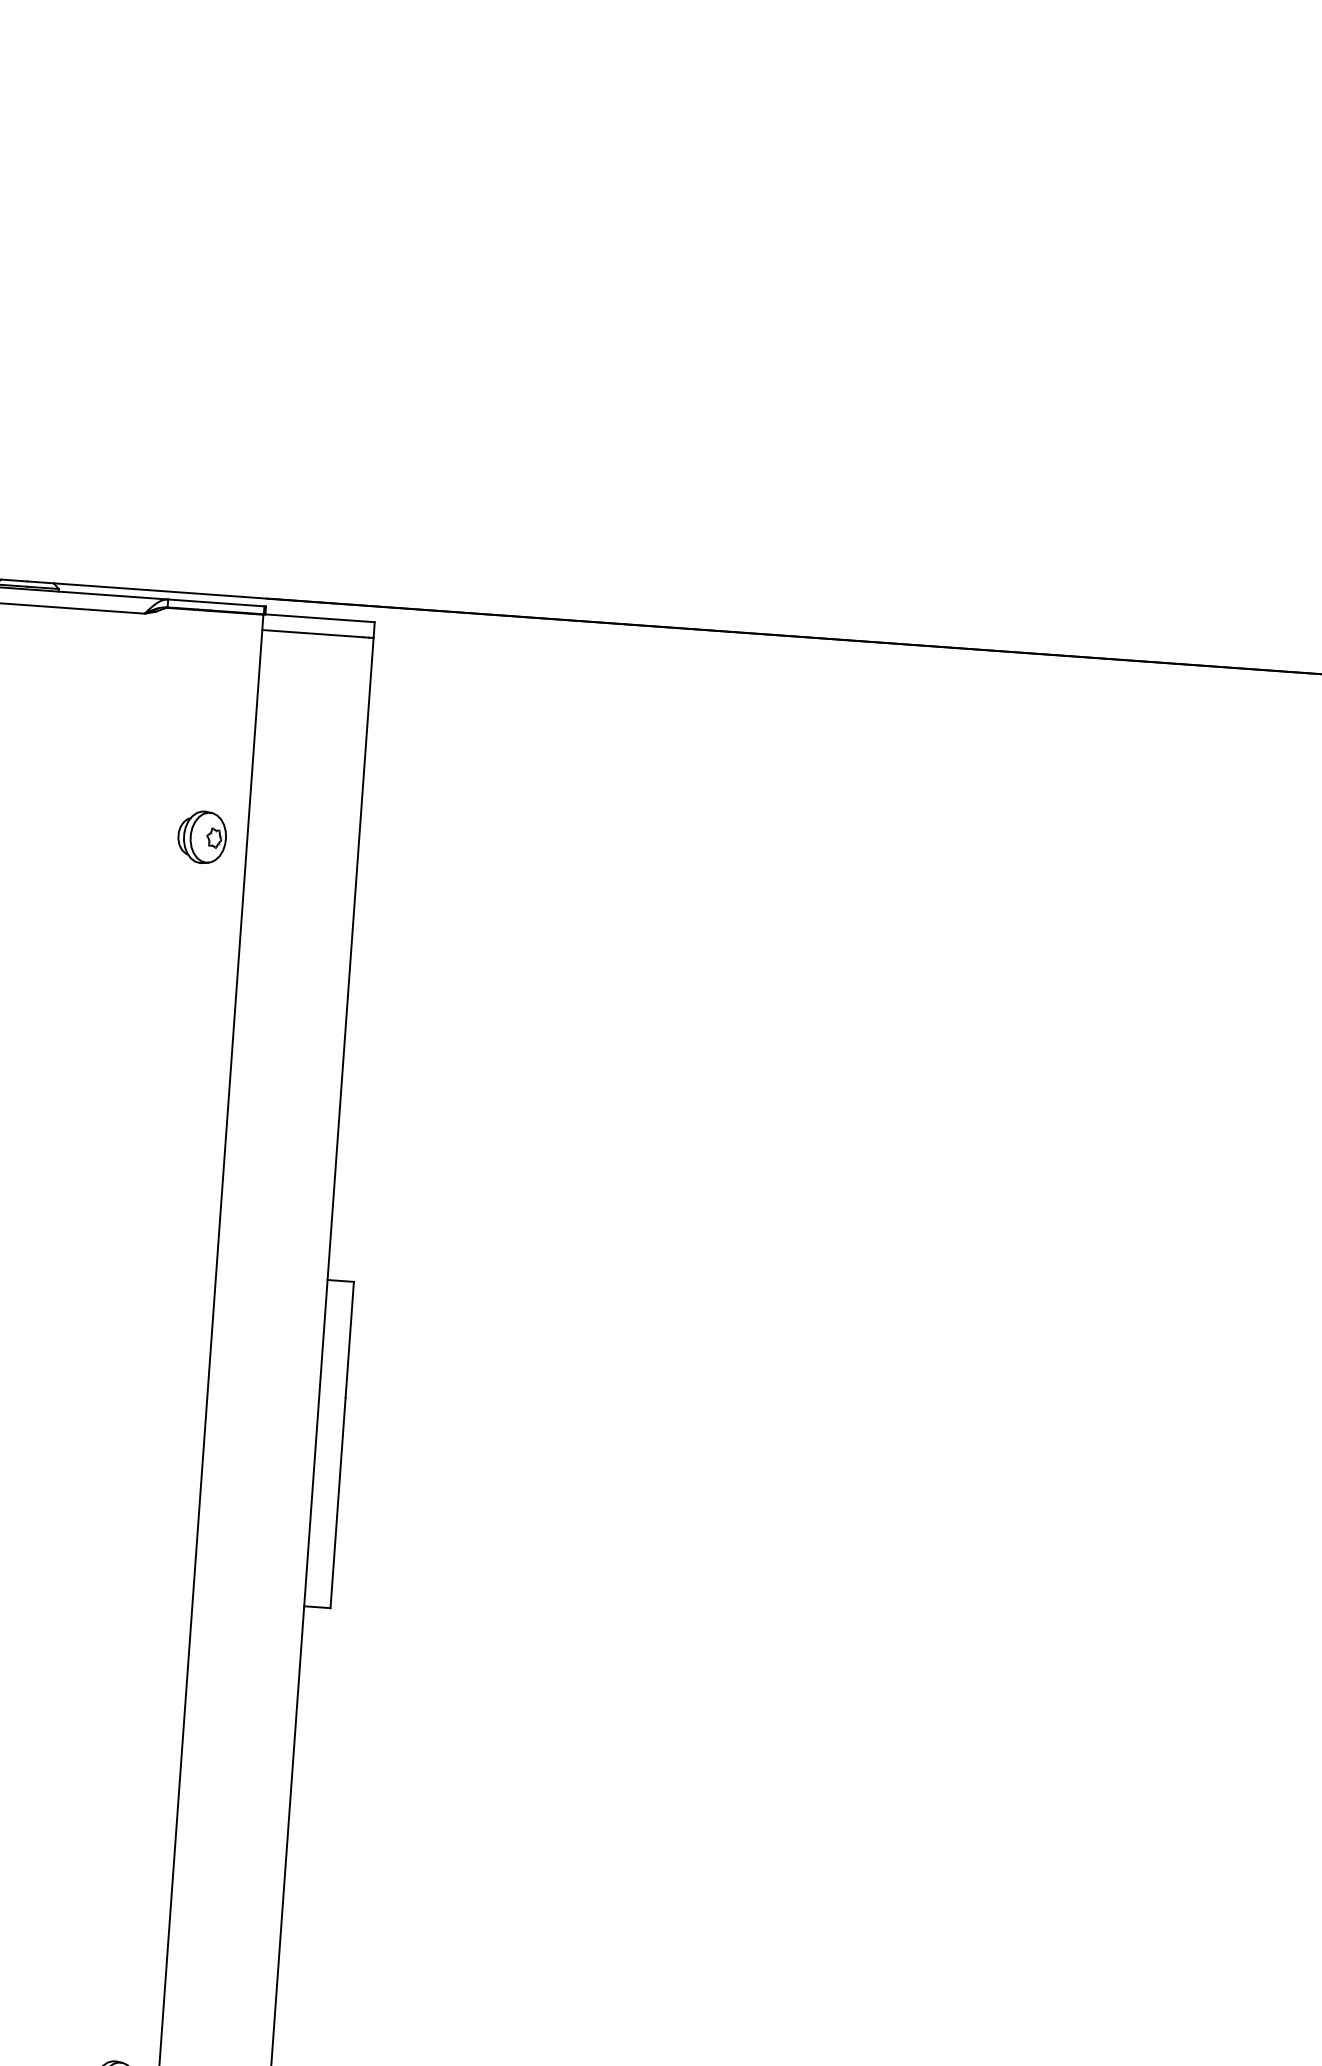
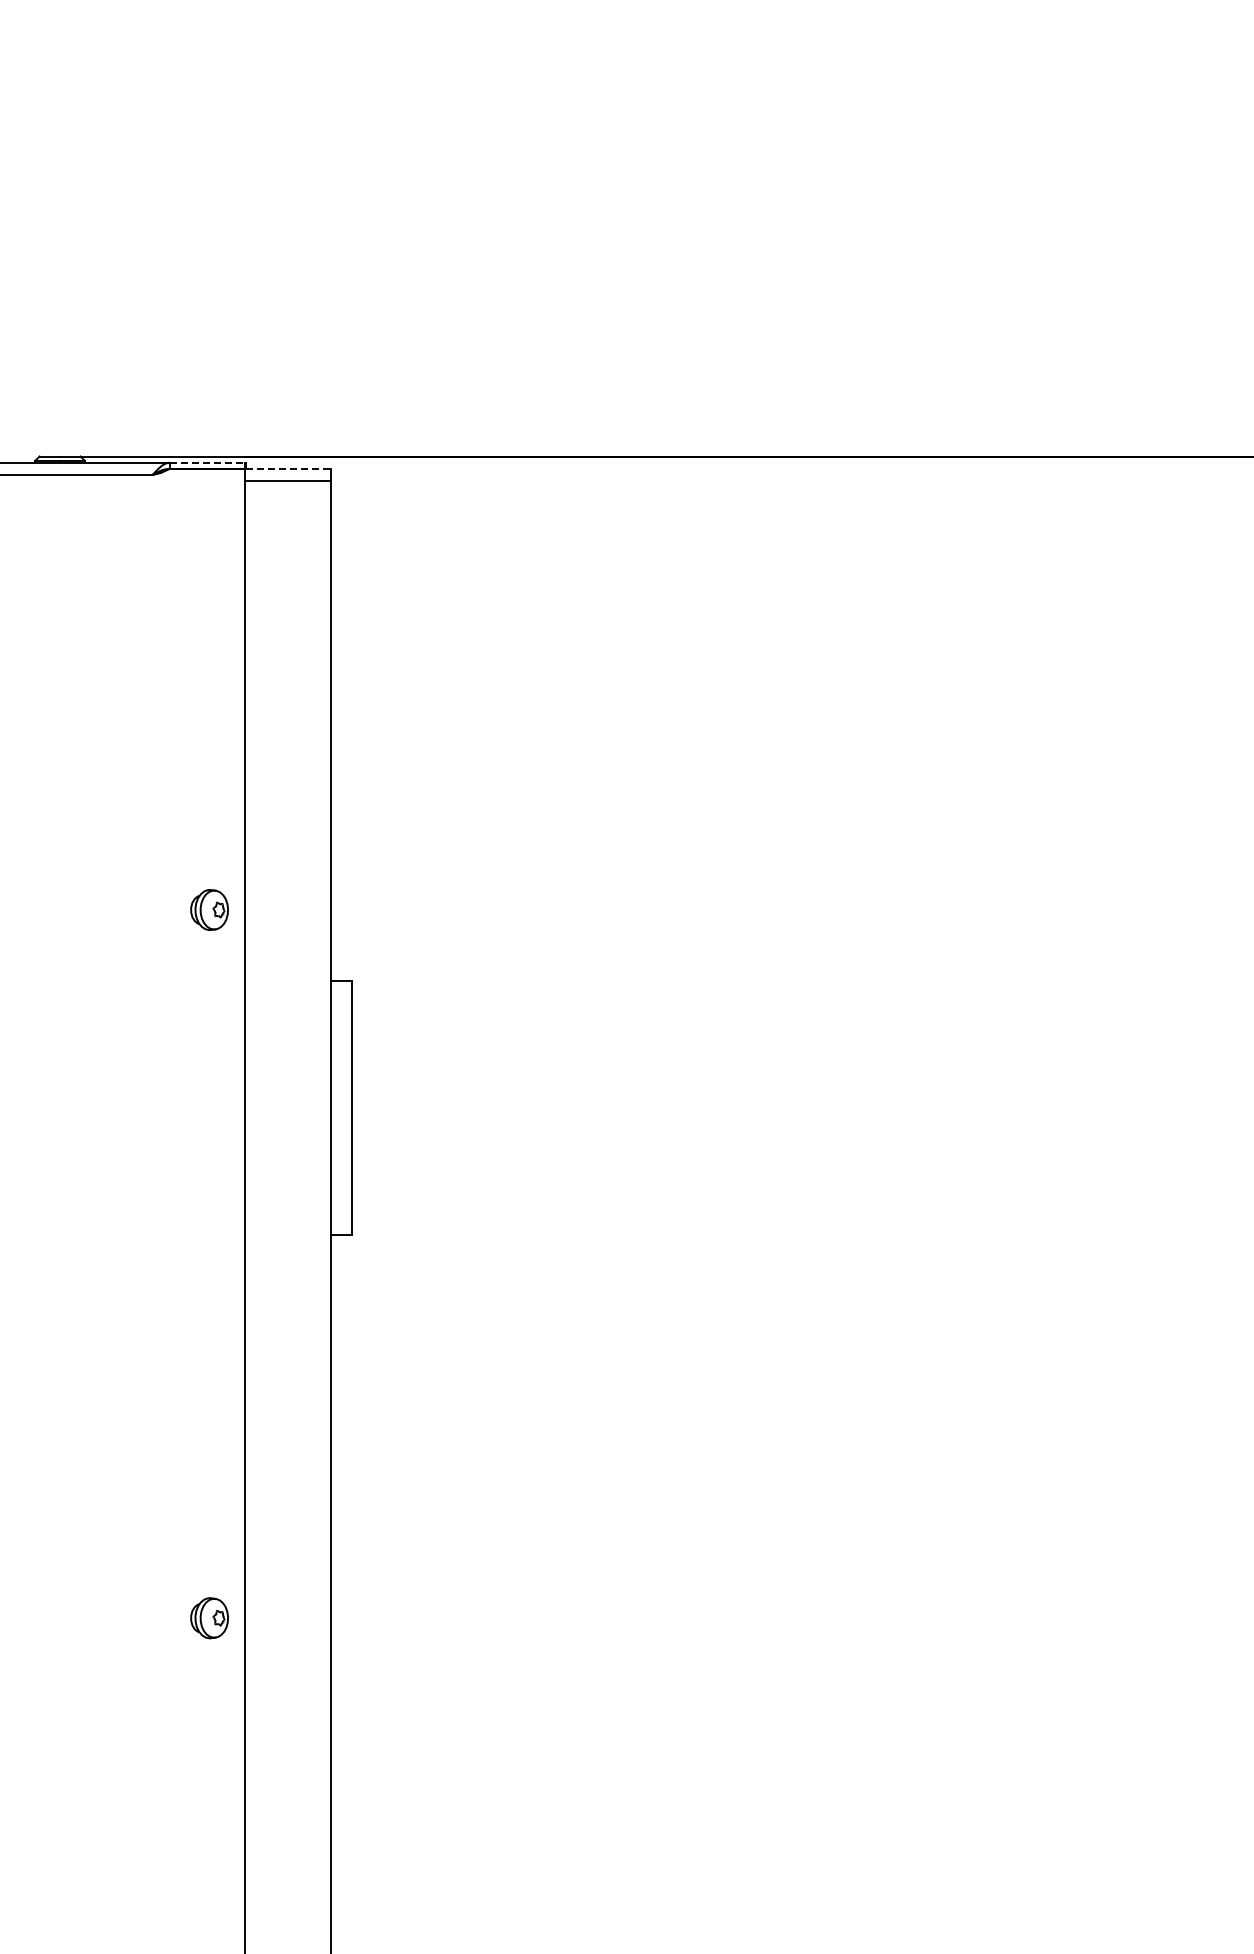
line: (216, 602) -> (207, 462), solid -> dashed
line: (319, 617) -> (288, 468), solid -> dashed
part: (202, 836) -> (209, 909), moved

